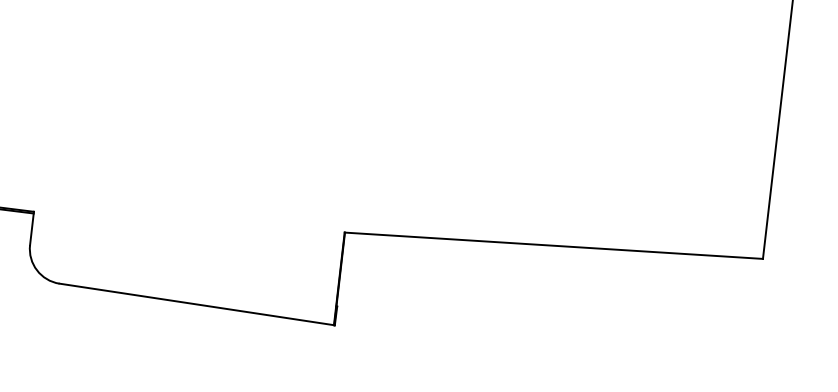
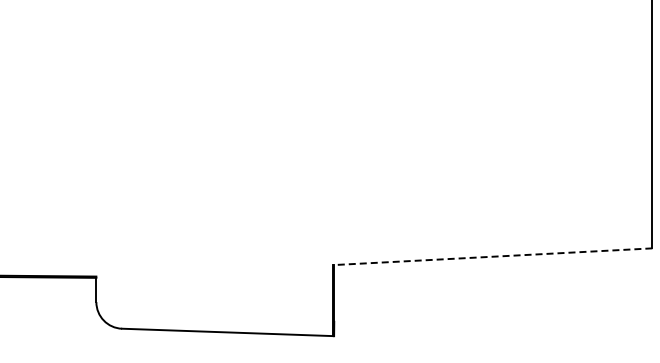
line: (553, 245) -> (492, 256), solid -> dashed

